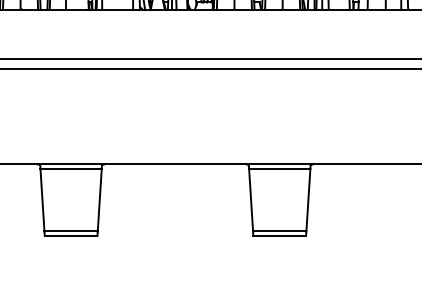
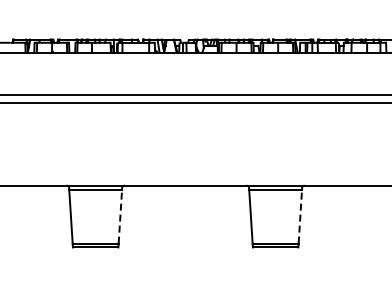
line: (99, 200) -> (120, 216), solid -> dashed
line: (308, 200) -> (300, 216), solid -> dashed

